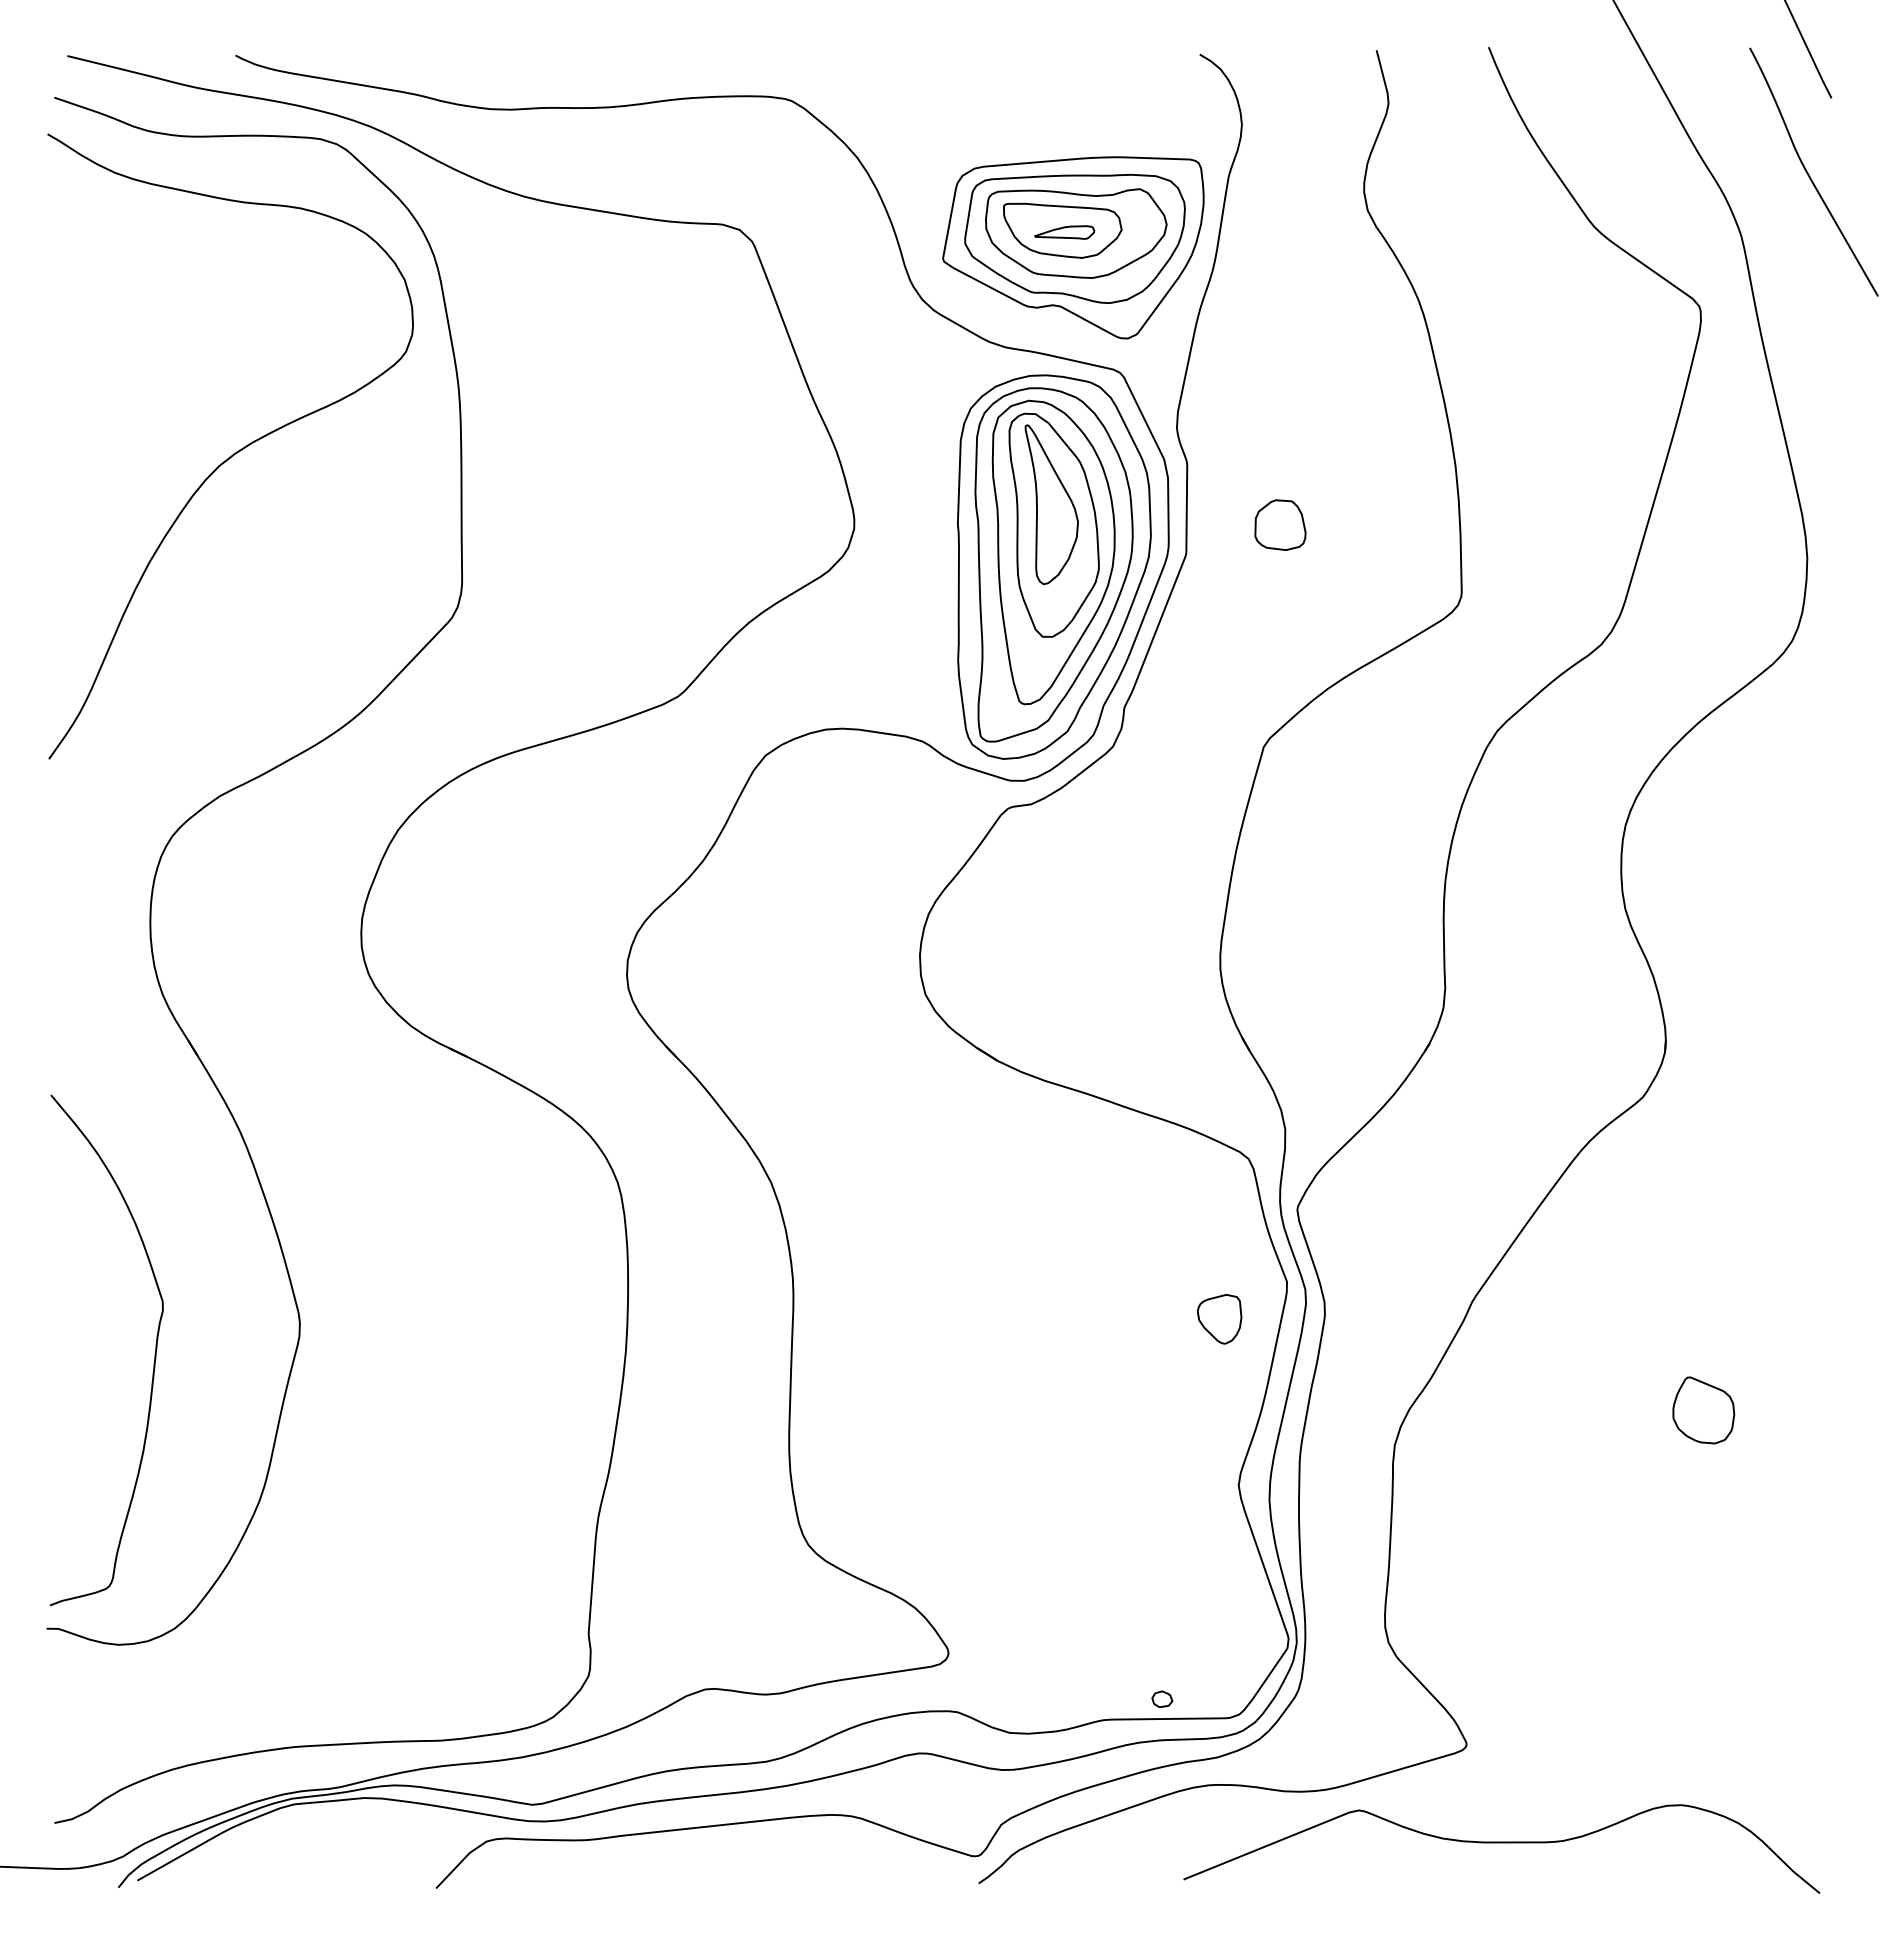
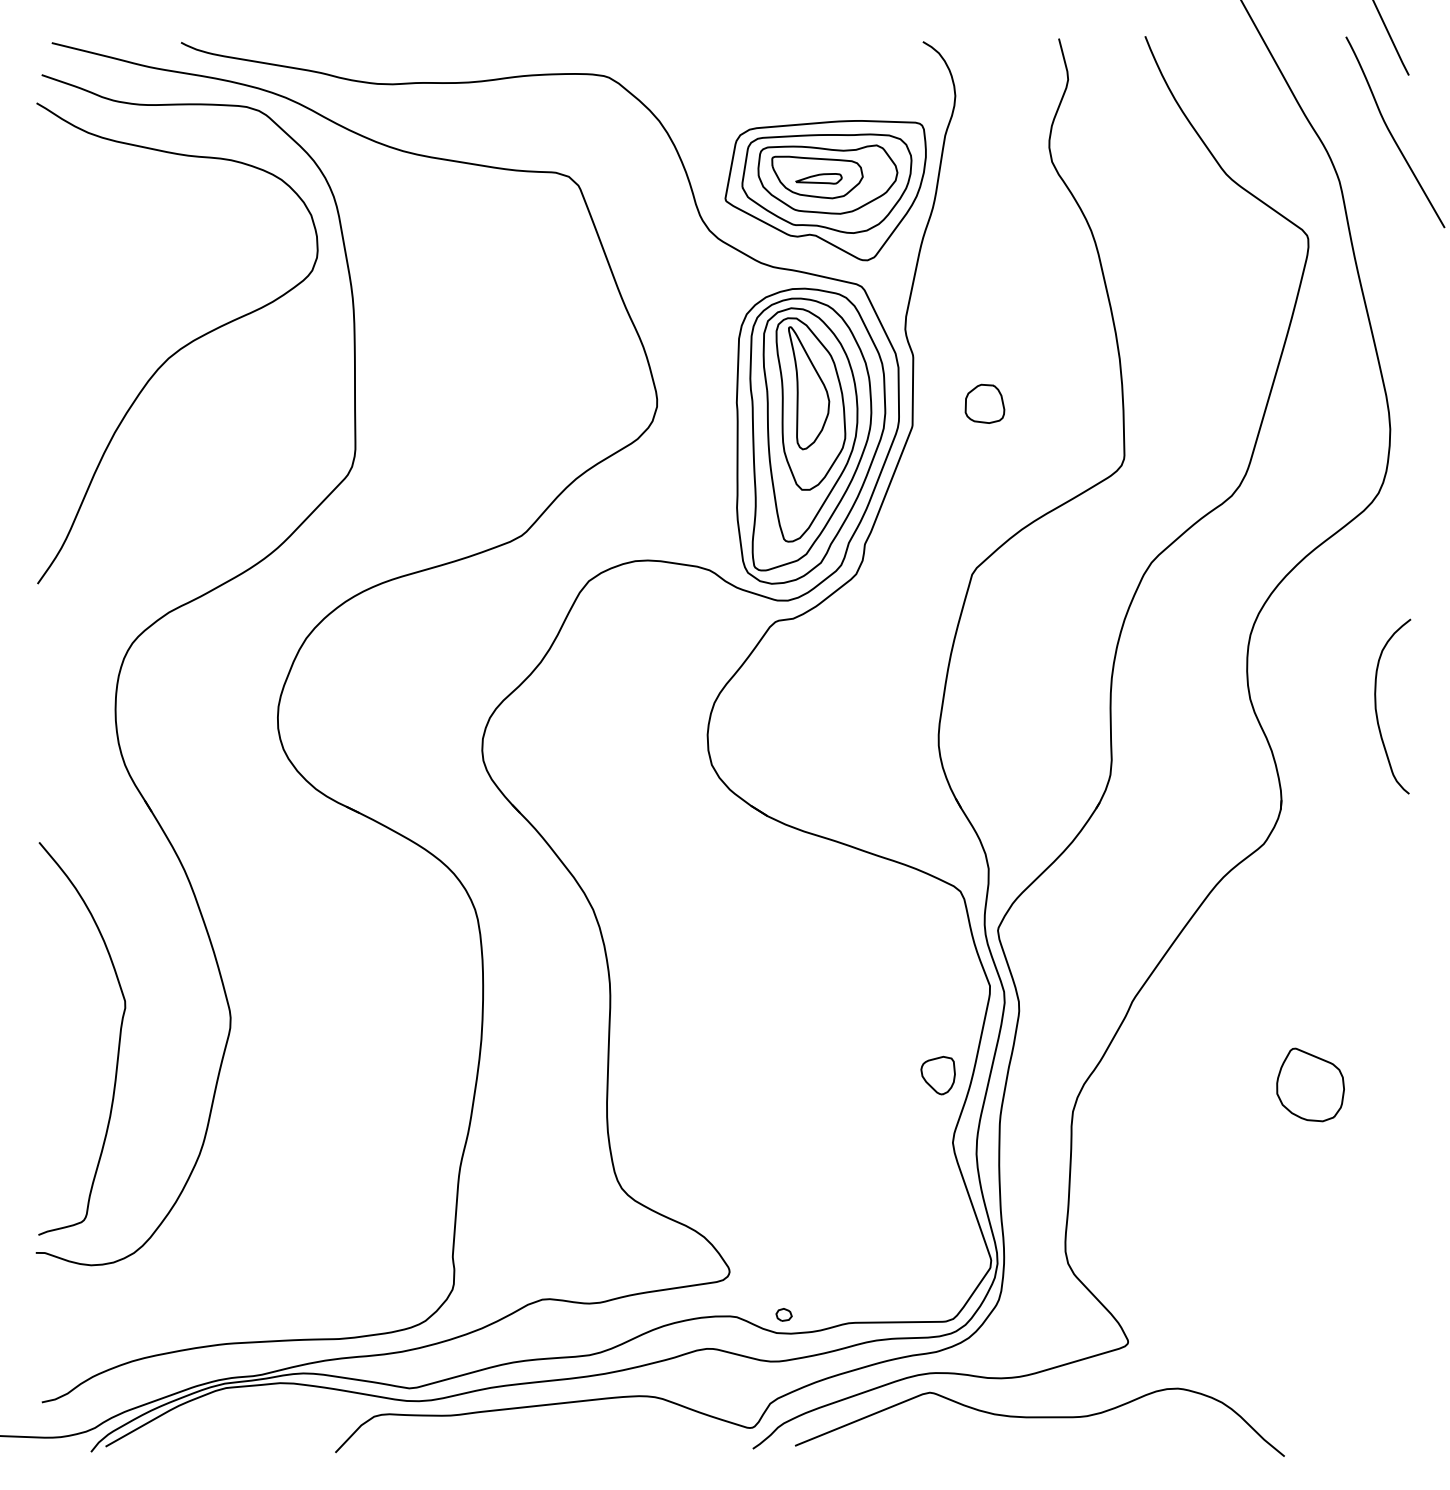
curve: (1789, 918) -> (1376, 706), added
part: (1219, 1319) -> (938, 1075), moved
part: (1703, 1410) -> (1310, 1085), size x1.43
part: (1162, 1698) -> (784, 1314), moved
curve: (1501, 1843) -> (1039, 1418), moved

